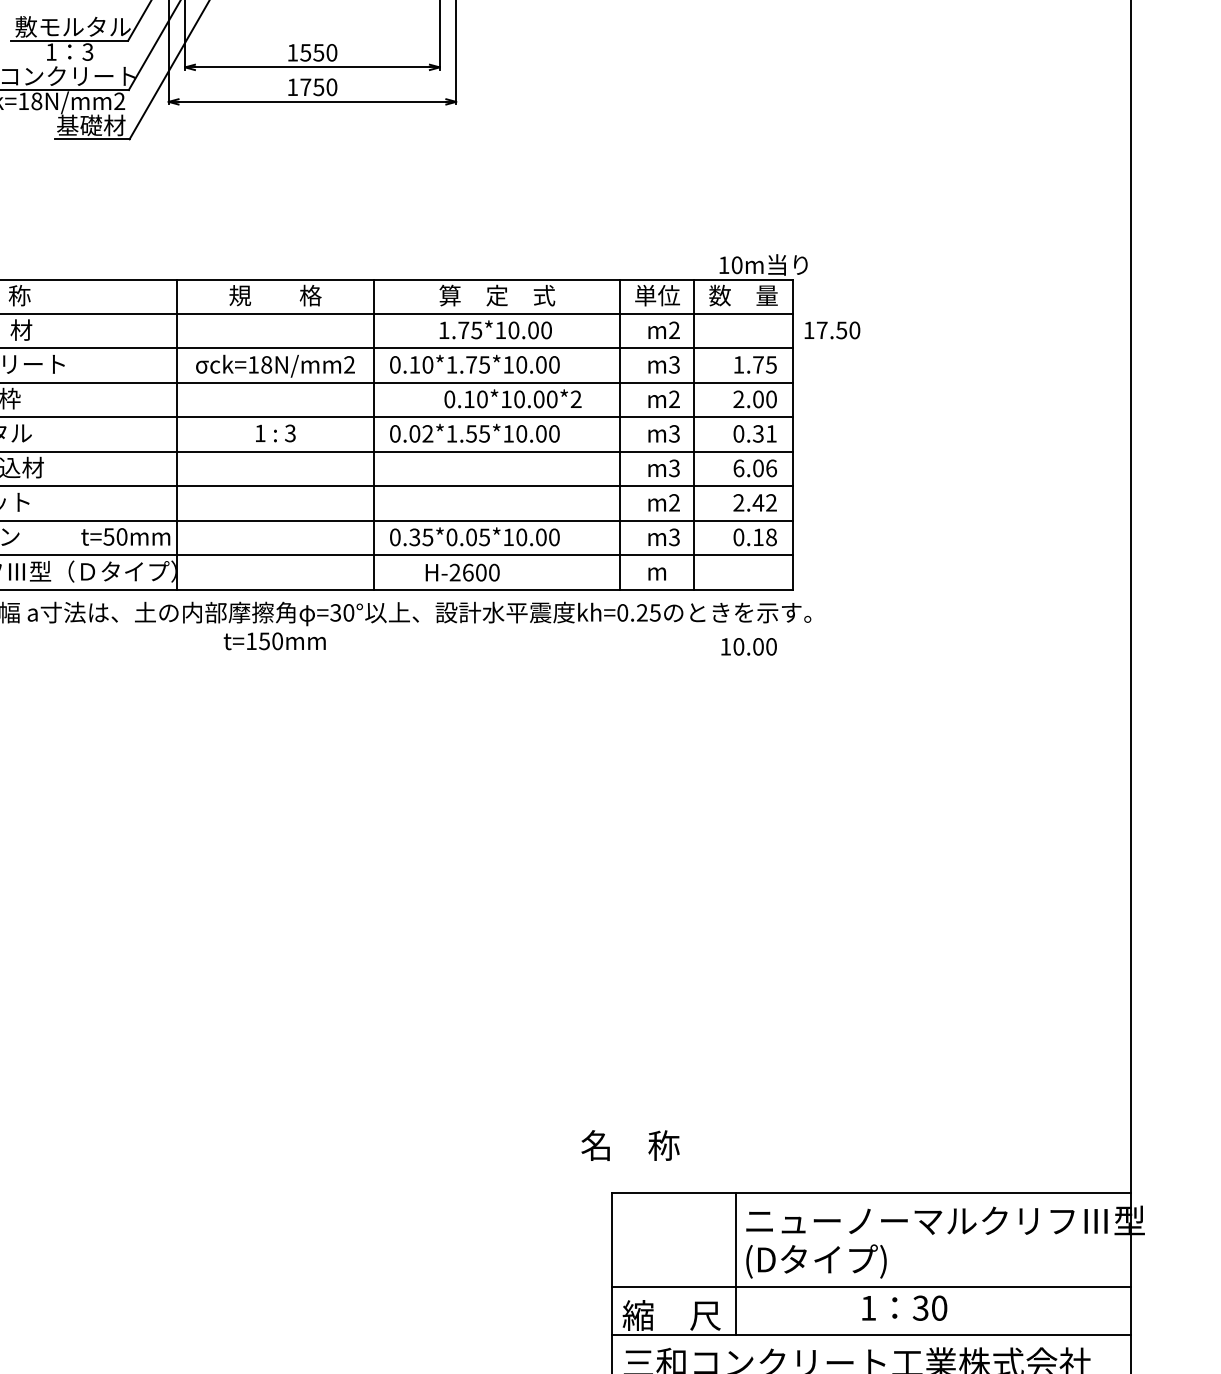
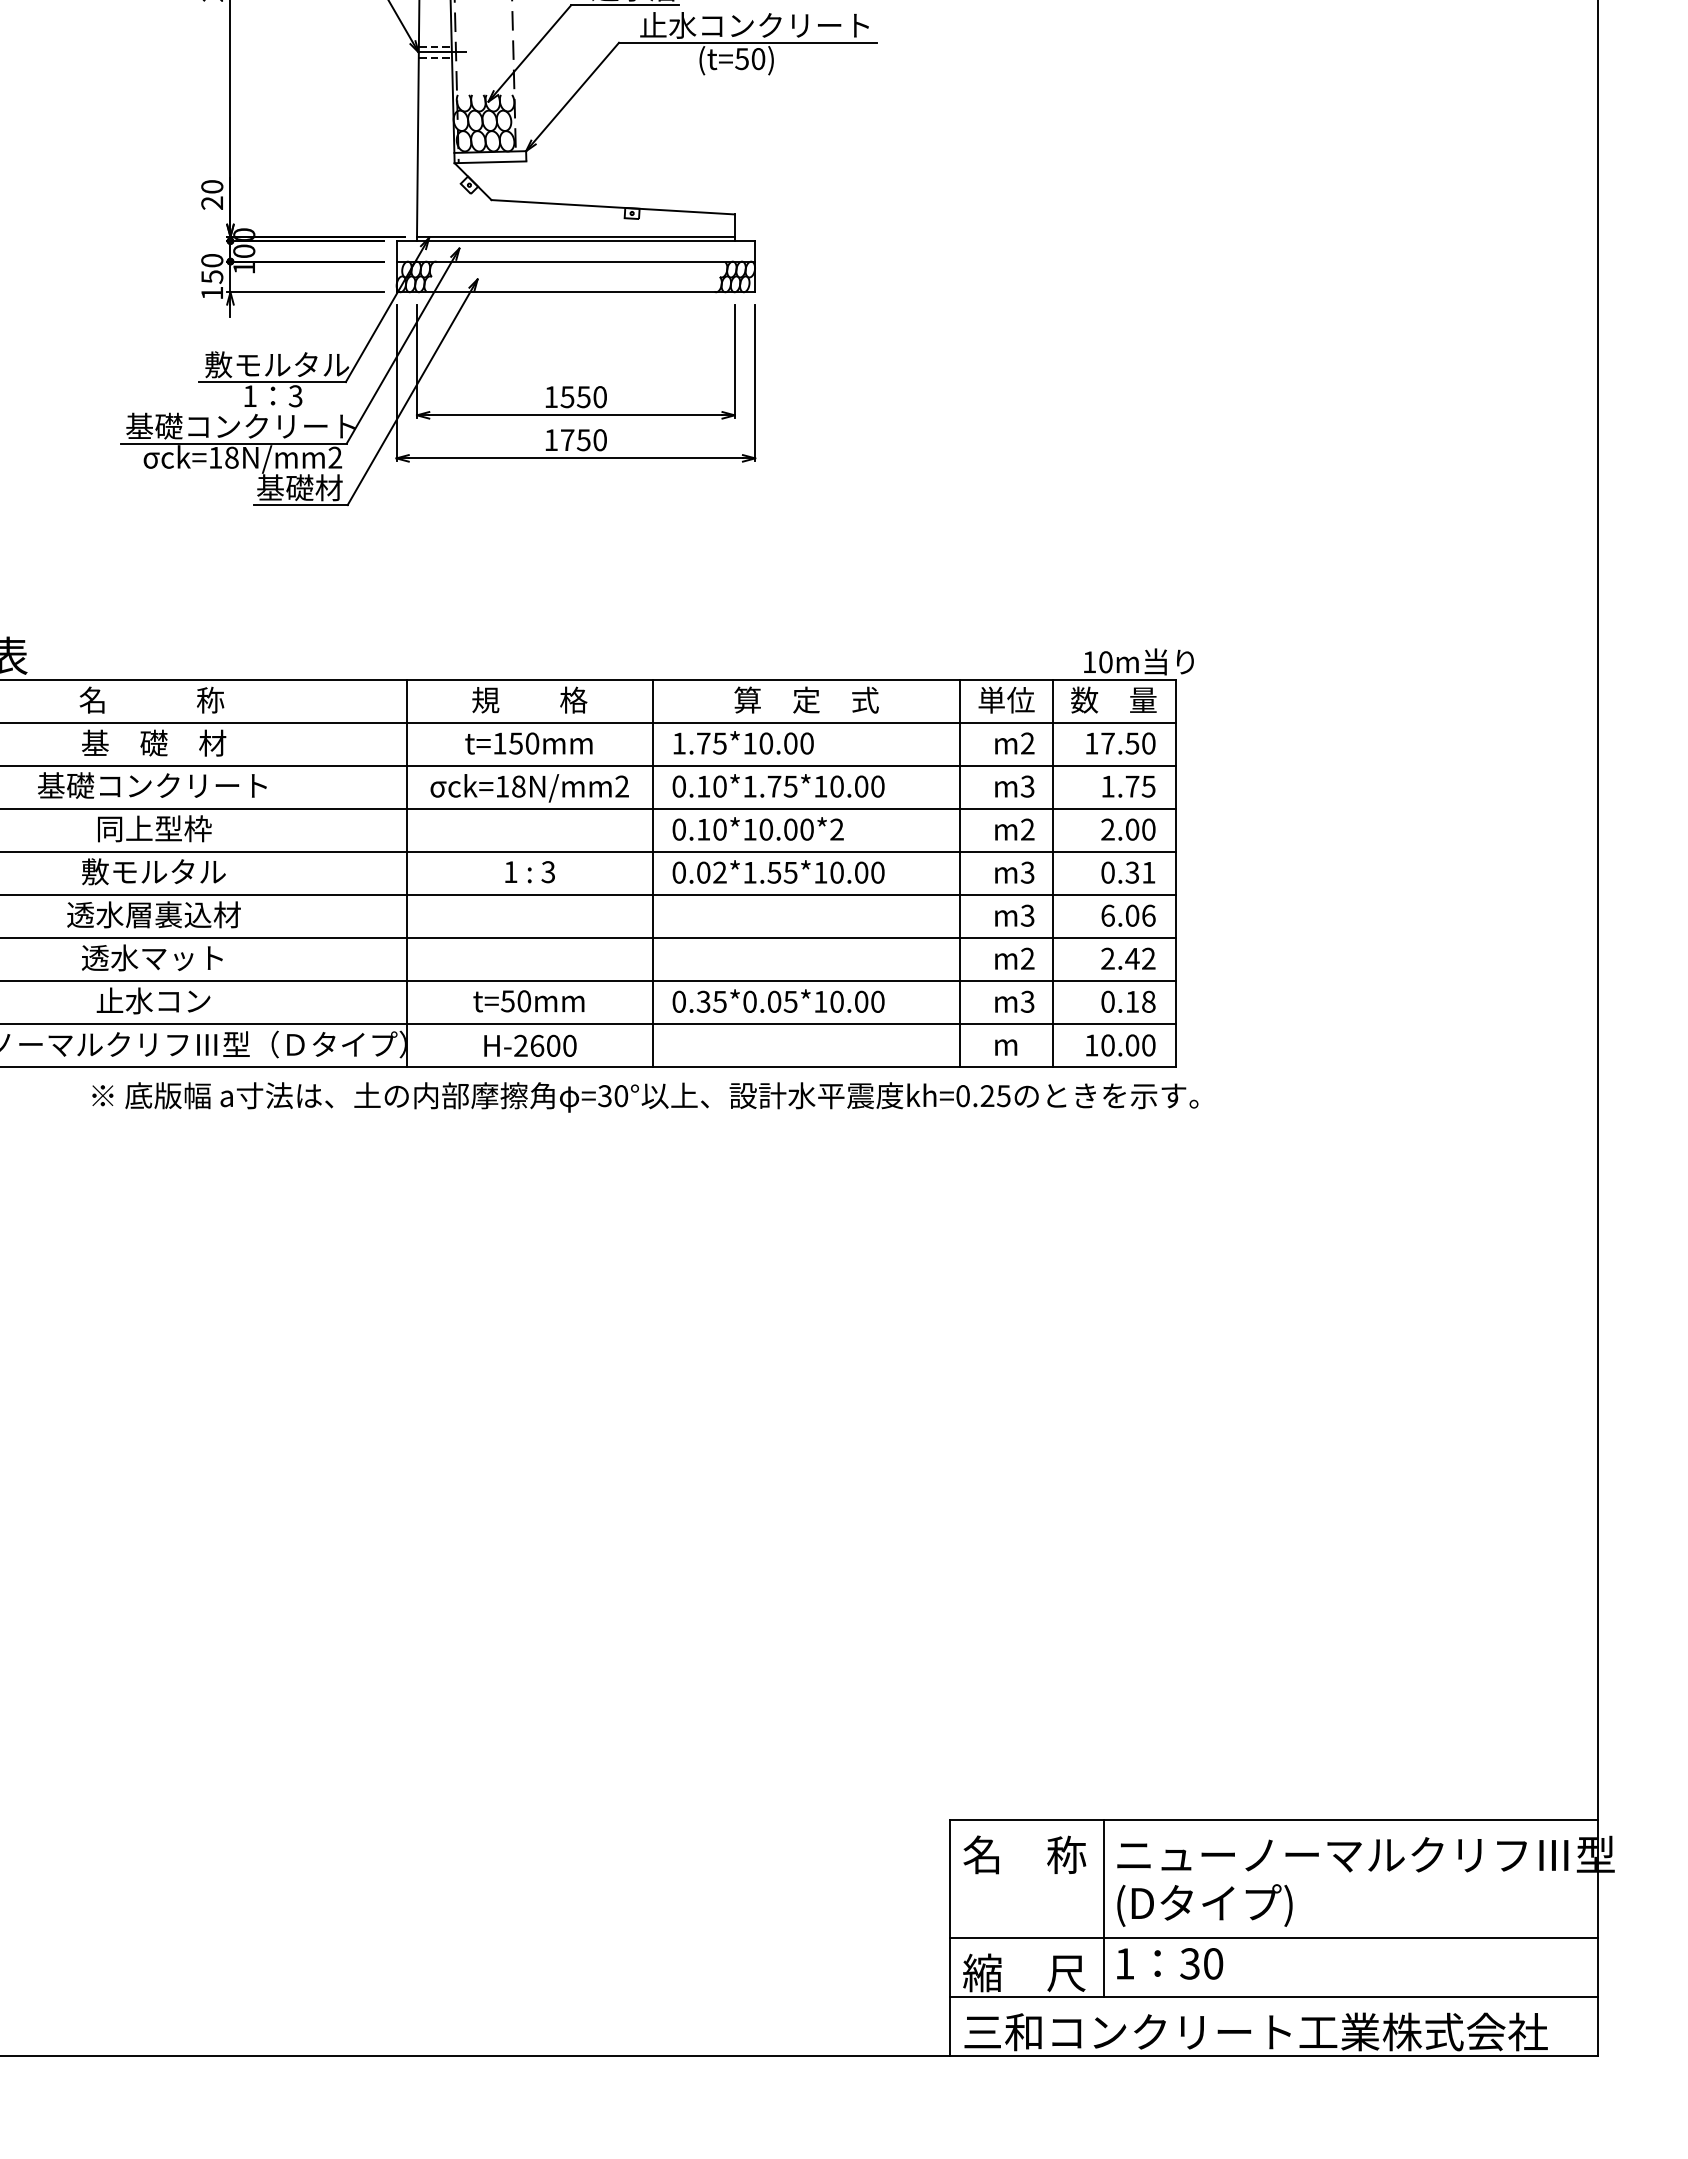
text: (495, 329) -> (743, 742), moved
text: (832, 330) -> (1120, 743), moved
text: (512, 398) -> (757, 828), moved
text: (125, 537) -> (528, 1001), moved
text: (462, 572) -> (530, 1045), moved
text: (274, 641) -> (528, 743), moved
text: (748, 646) -> (1120, 1045), moved
text: (630, 1145) -> (1024, 1854), moved
text: (905, 1307) -> (1170, 1963), moved

